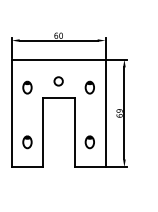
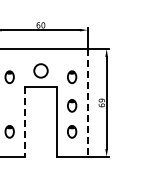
circle: (58, 81) -> (40, 71), size x1.6
line: (105, 113) -> (87, 103), solid -> dashed
part: (89, 116) -> (71, 106), added
line: (42, 132) -> (24, 122), solid -> dashed

